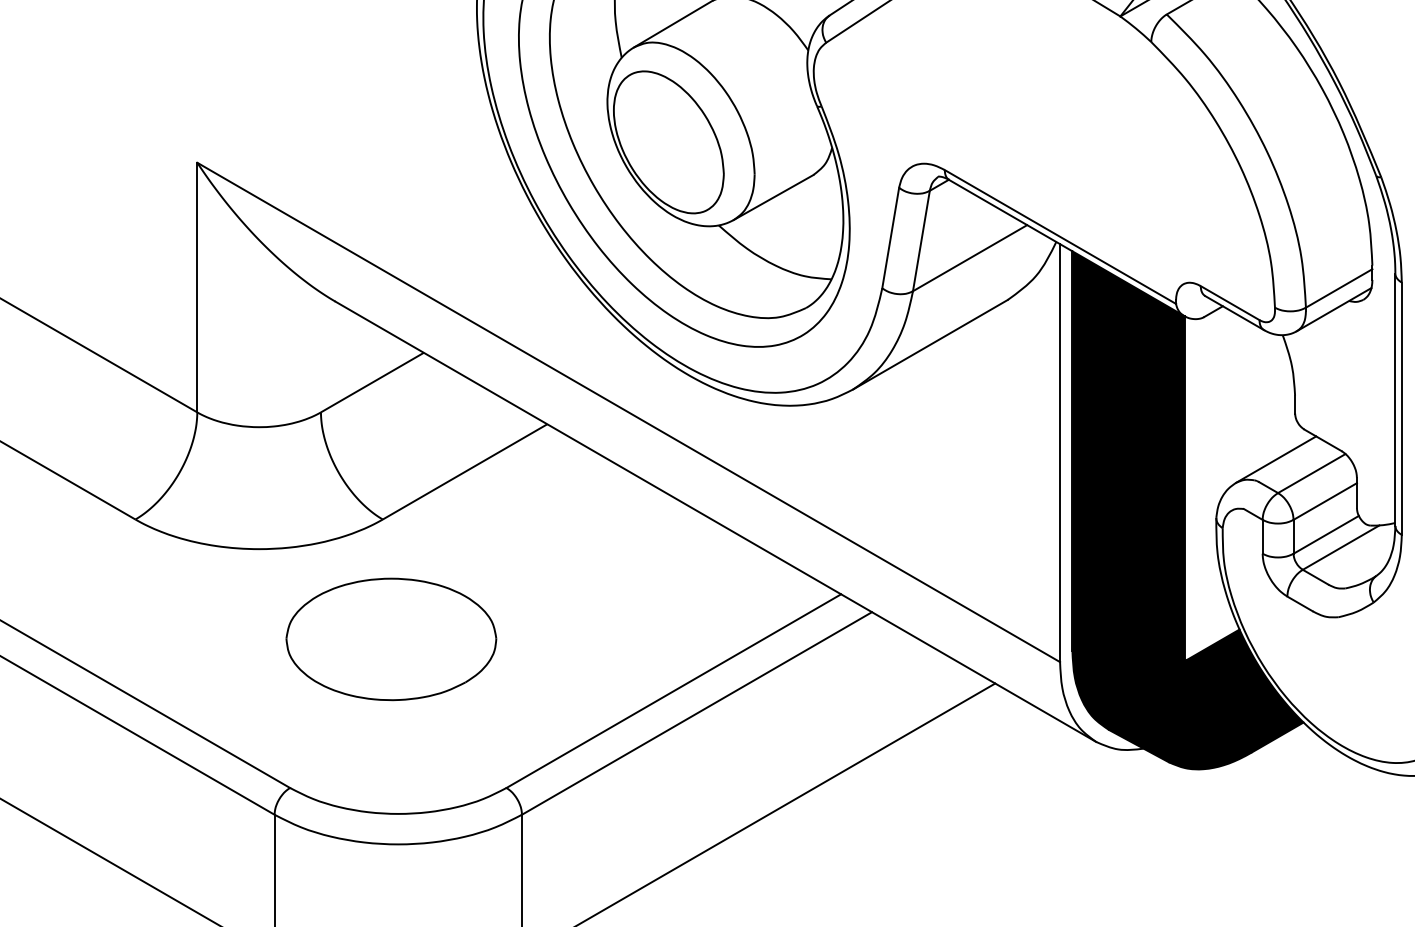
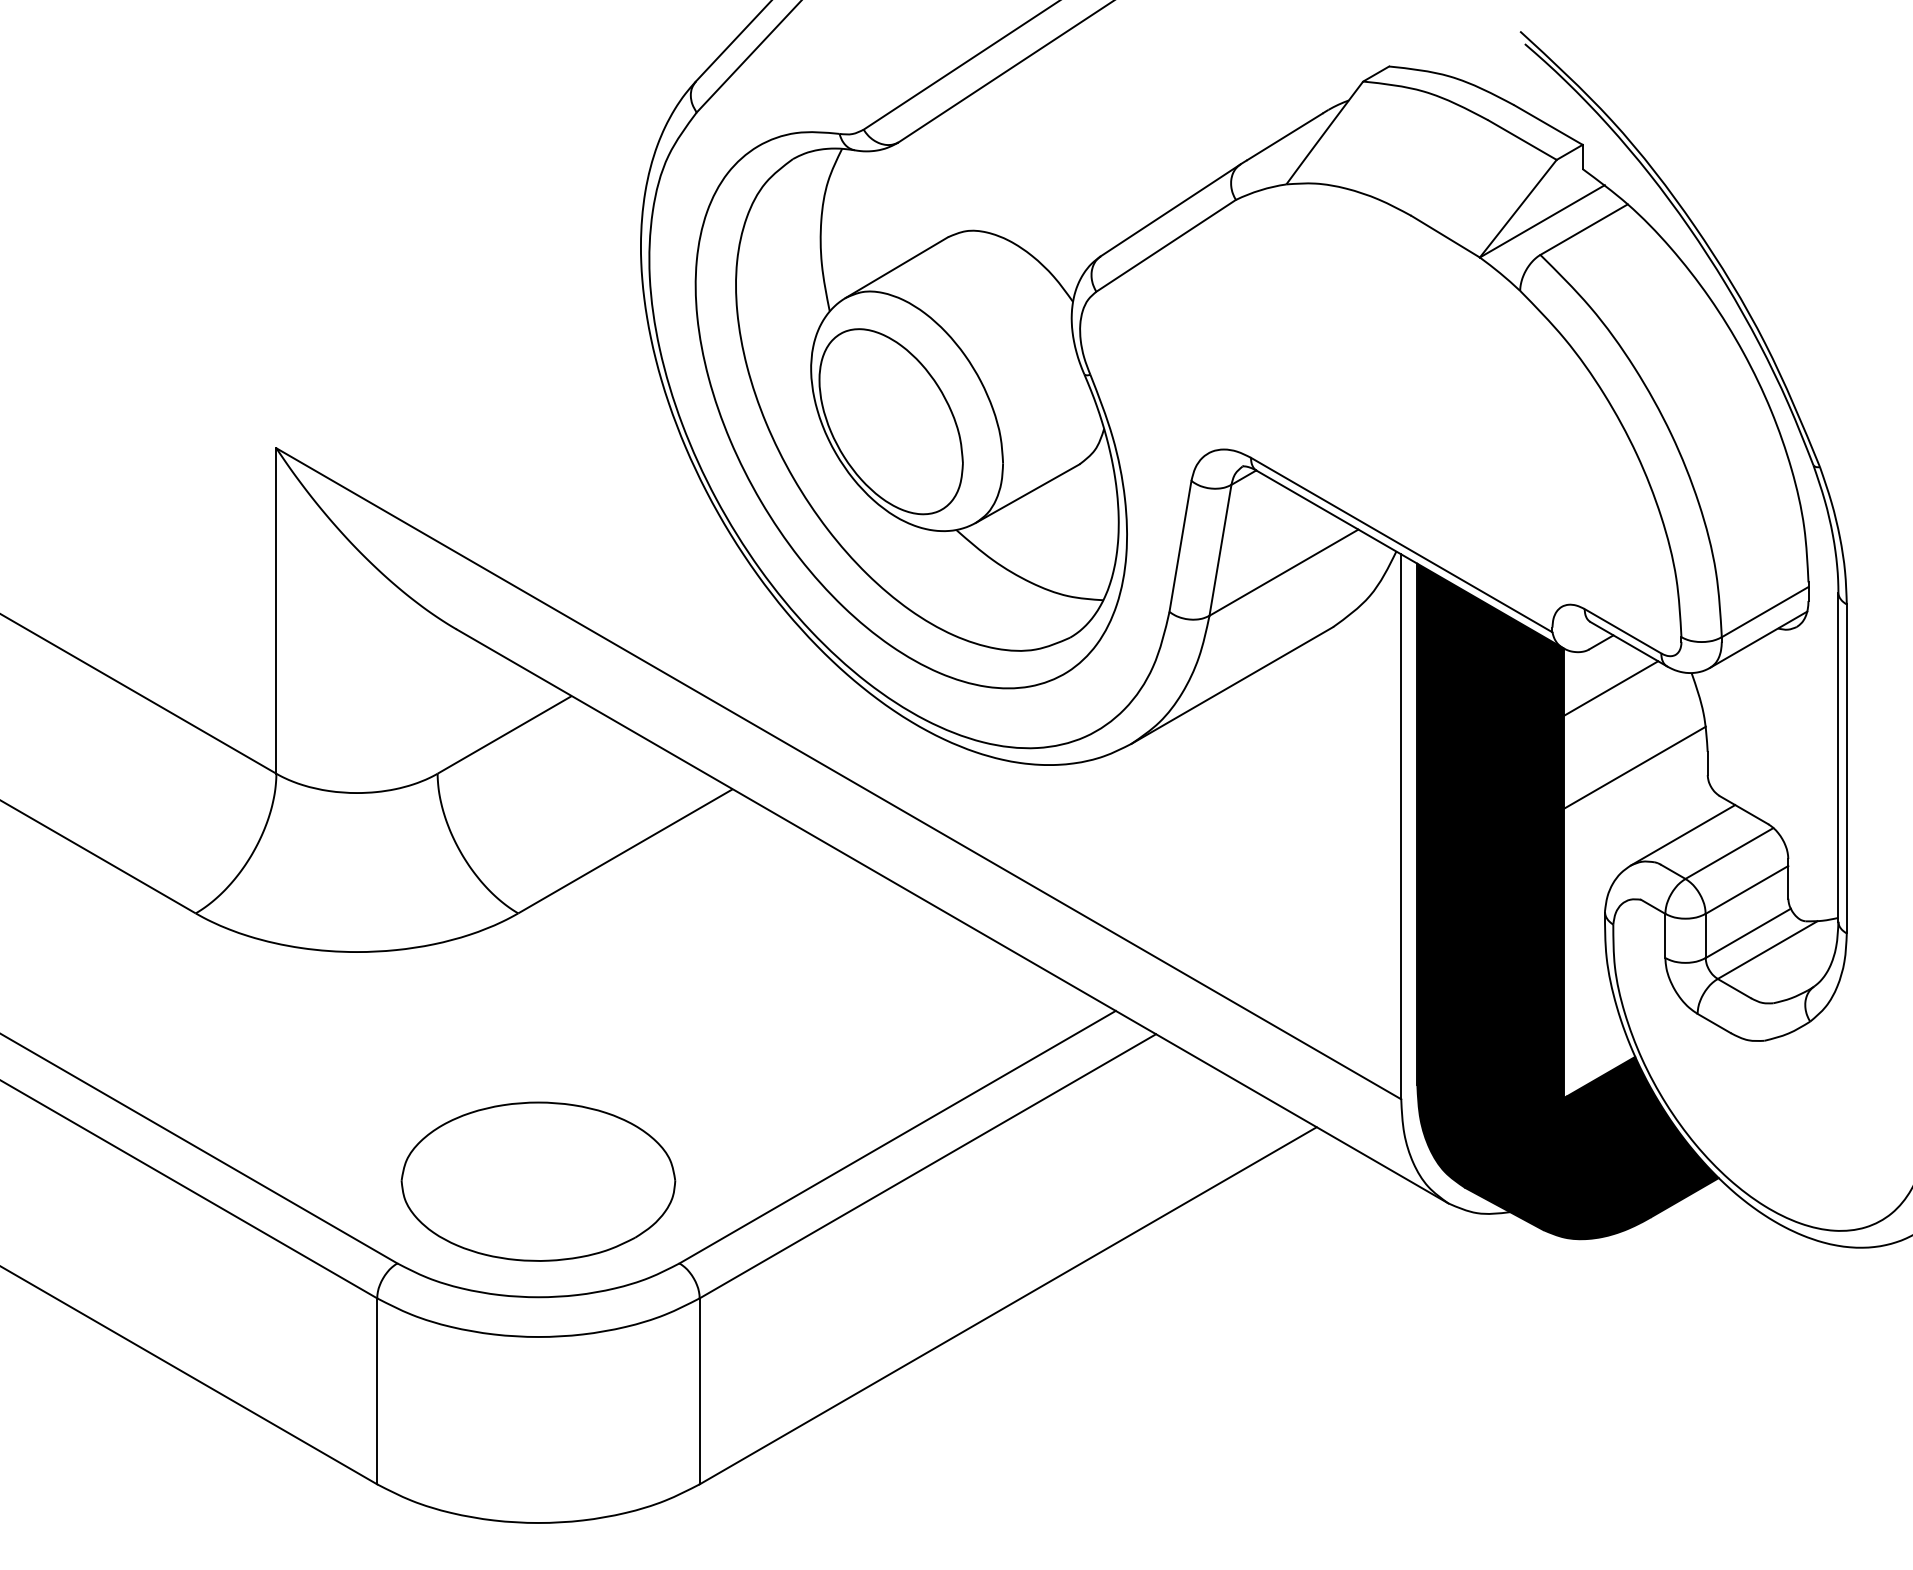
line: (1221, 347) -> (1611, 688), added
line: (1238, 407) -> (1634, 767), added
part: (391, 639) -> (538, 1181), moved

